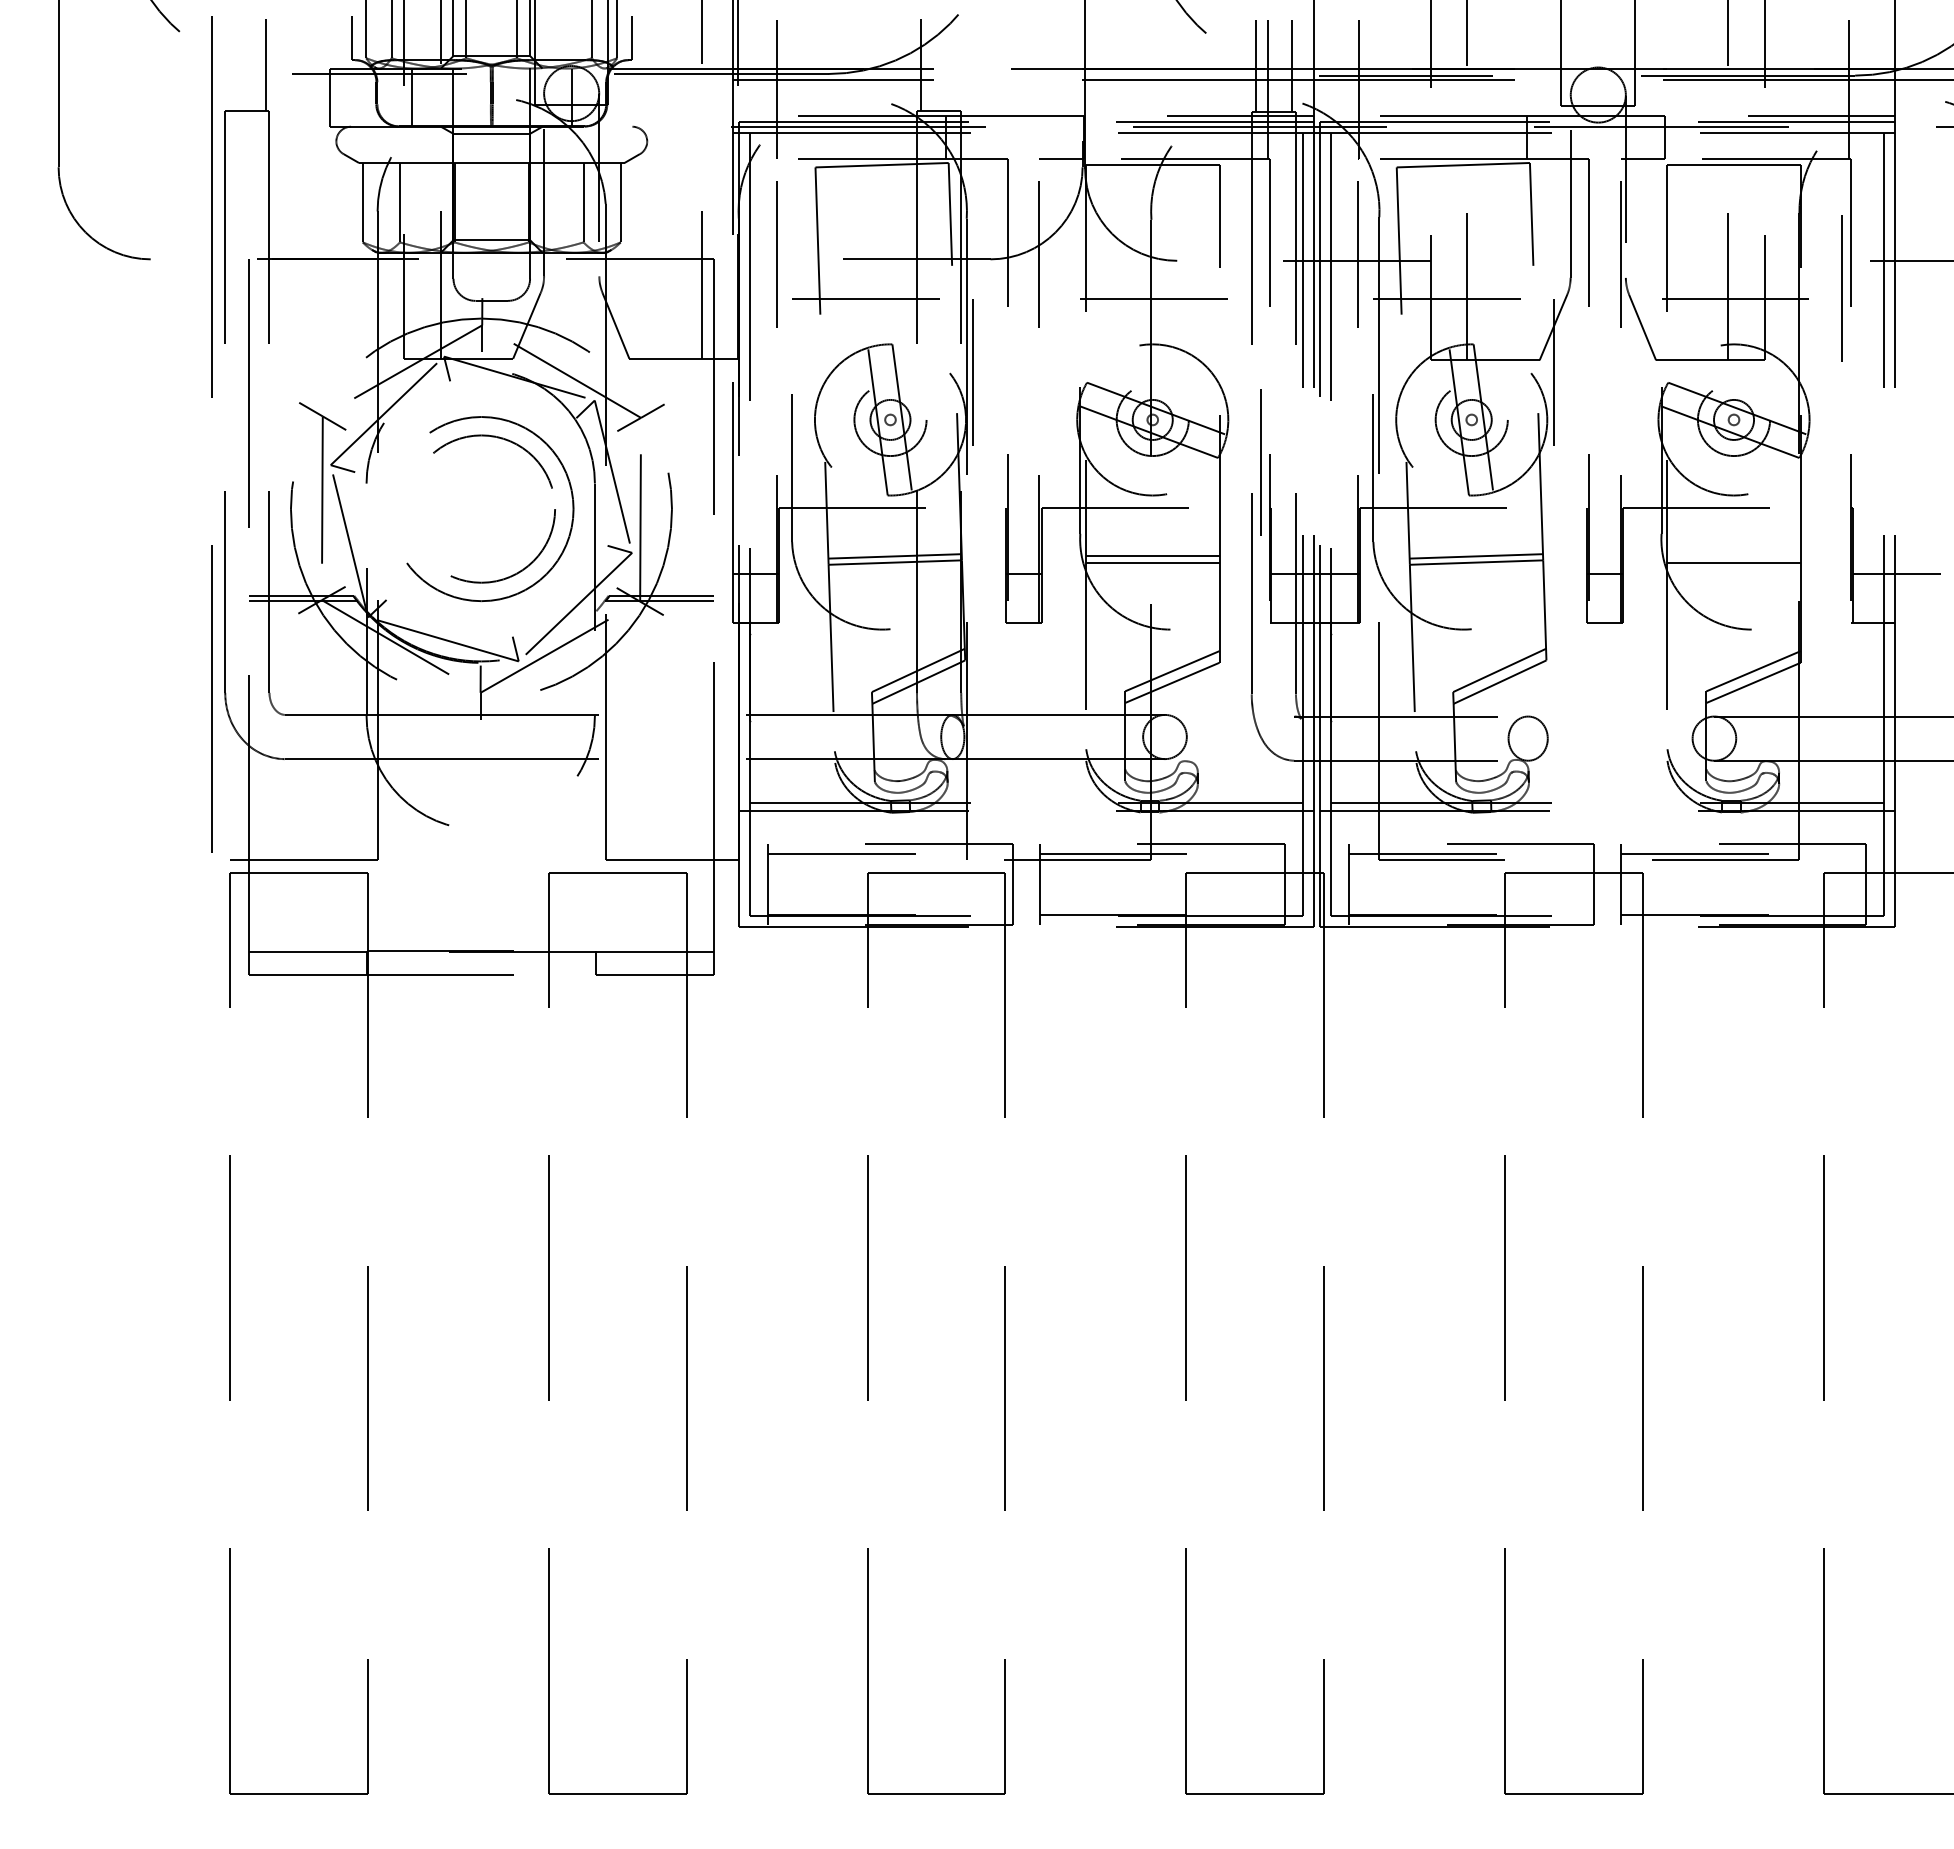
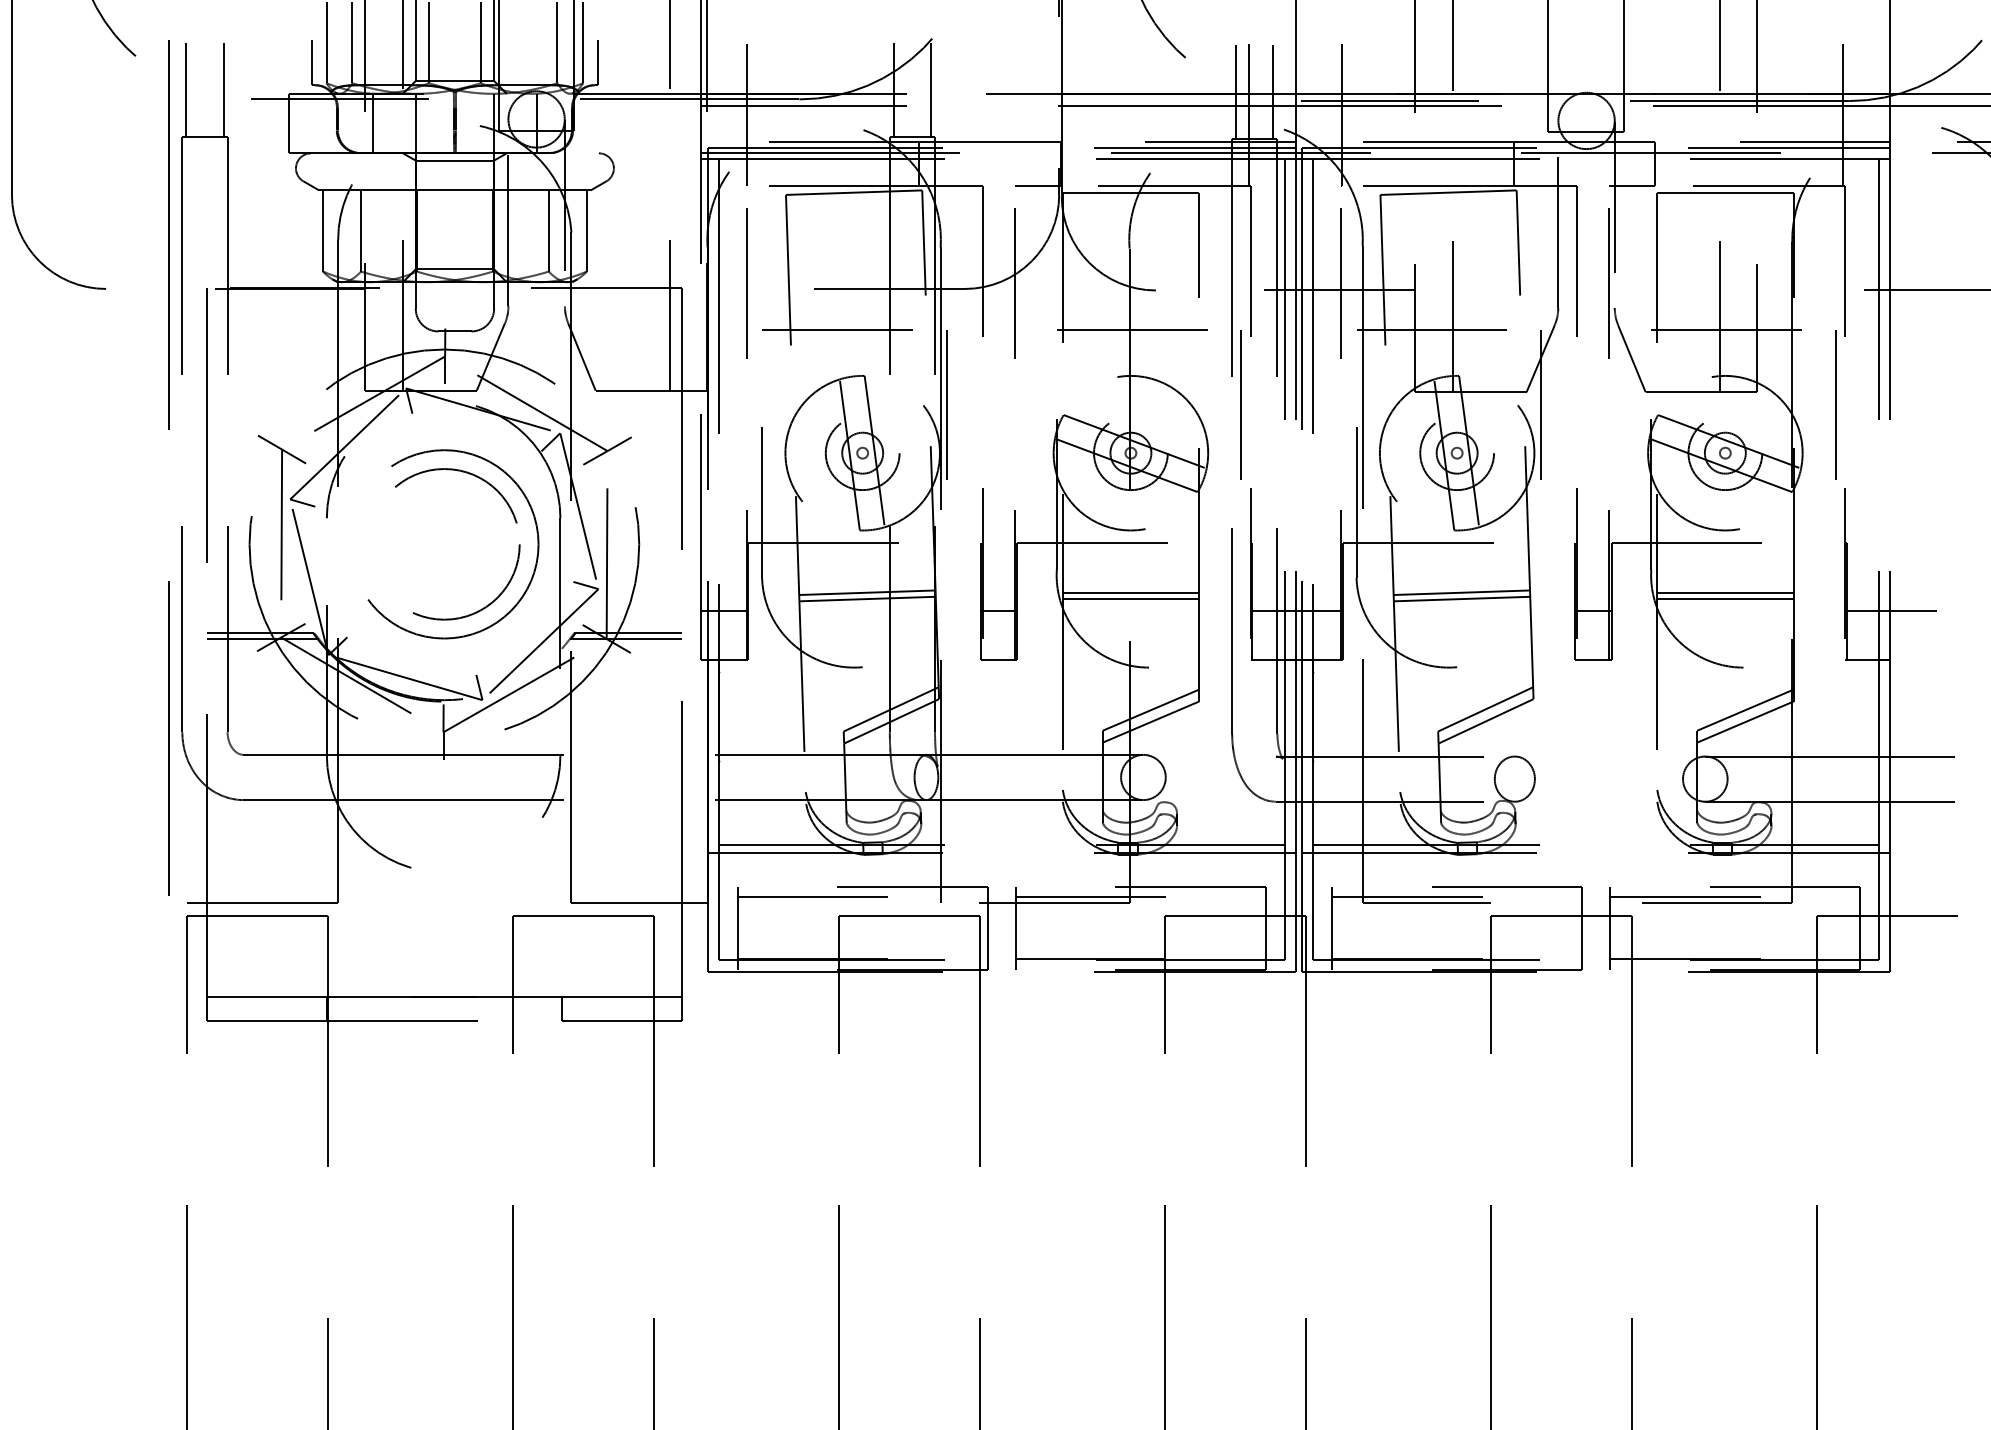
line: (229, 64) -> (186, 89), added
line: (957, 64) -> (931, 89), added
line: (1841, 288) -> (1835, 404), moved
line: (1260, 462) -> (1241, 404), moved
line: (1733, 556) -> (1724, 592), added

